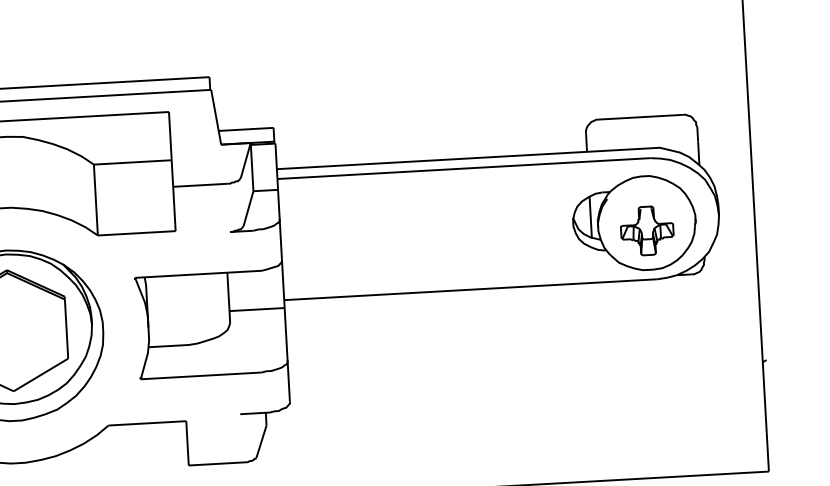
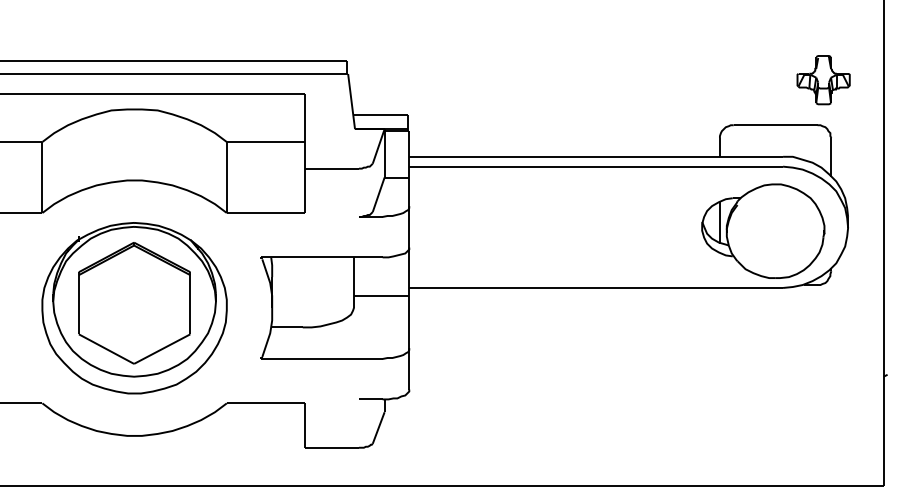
part: (647, 231) -> (823, 80), moved

